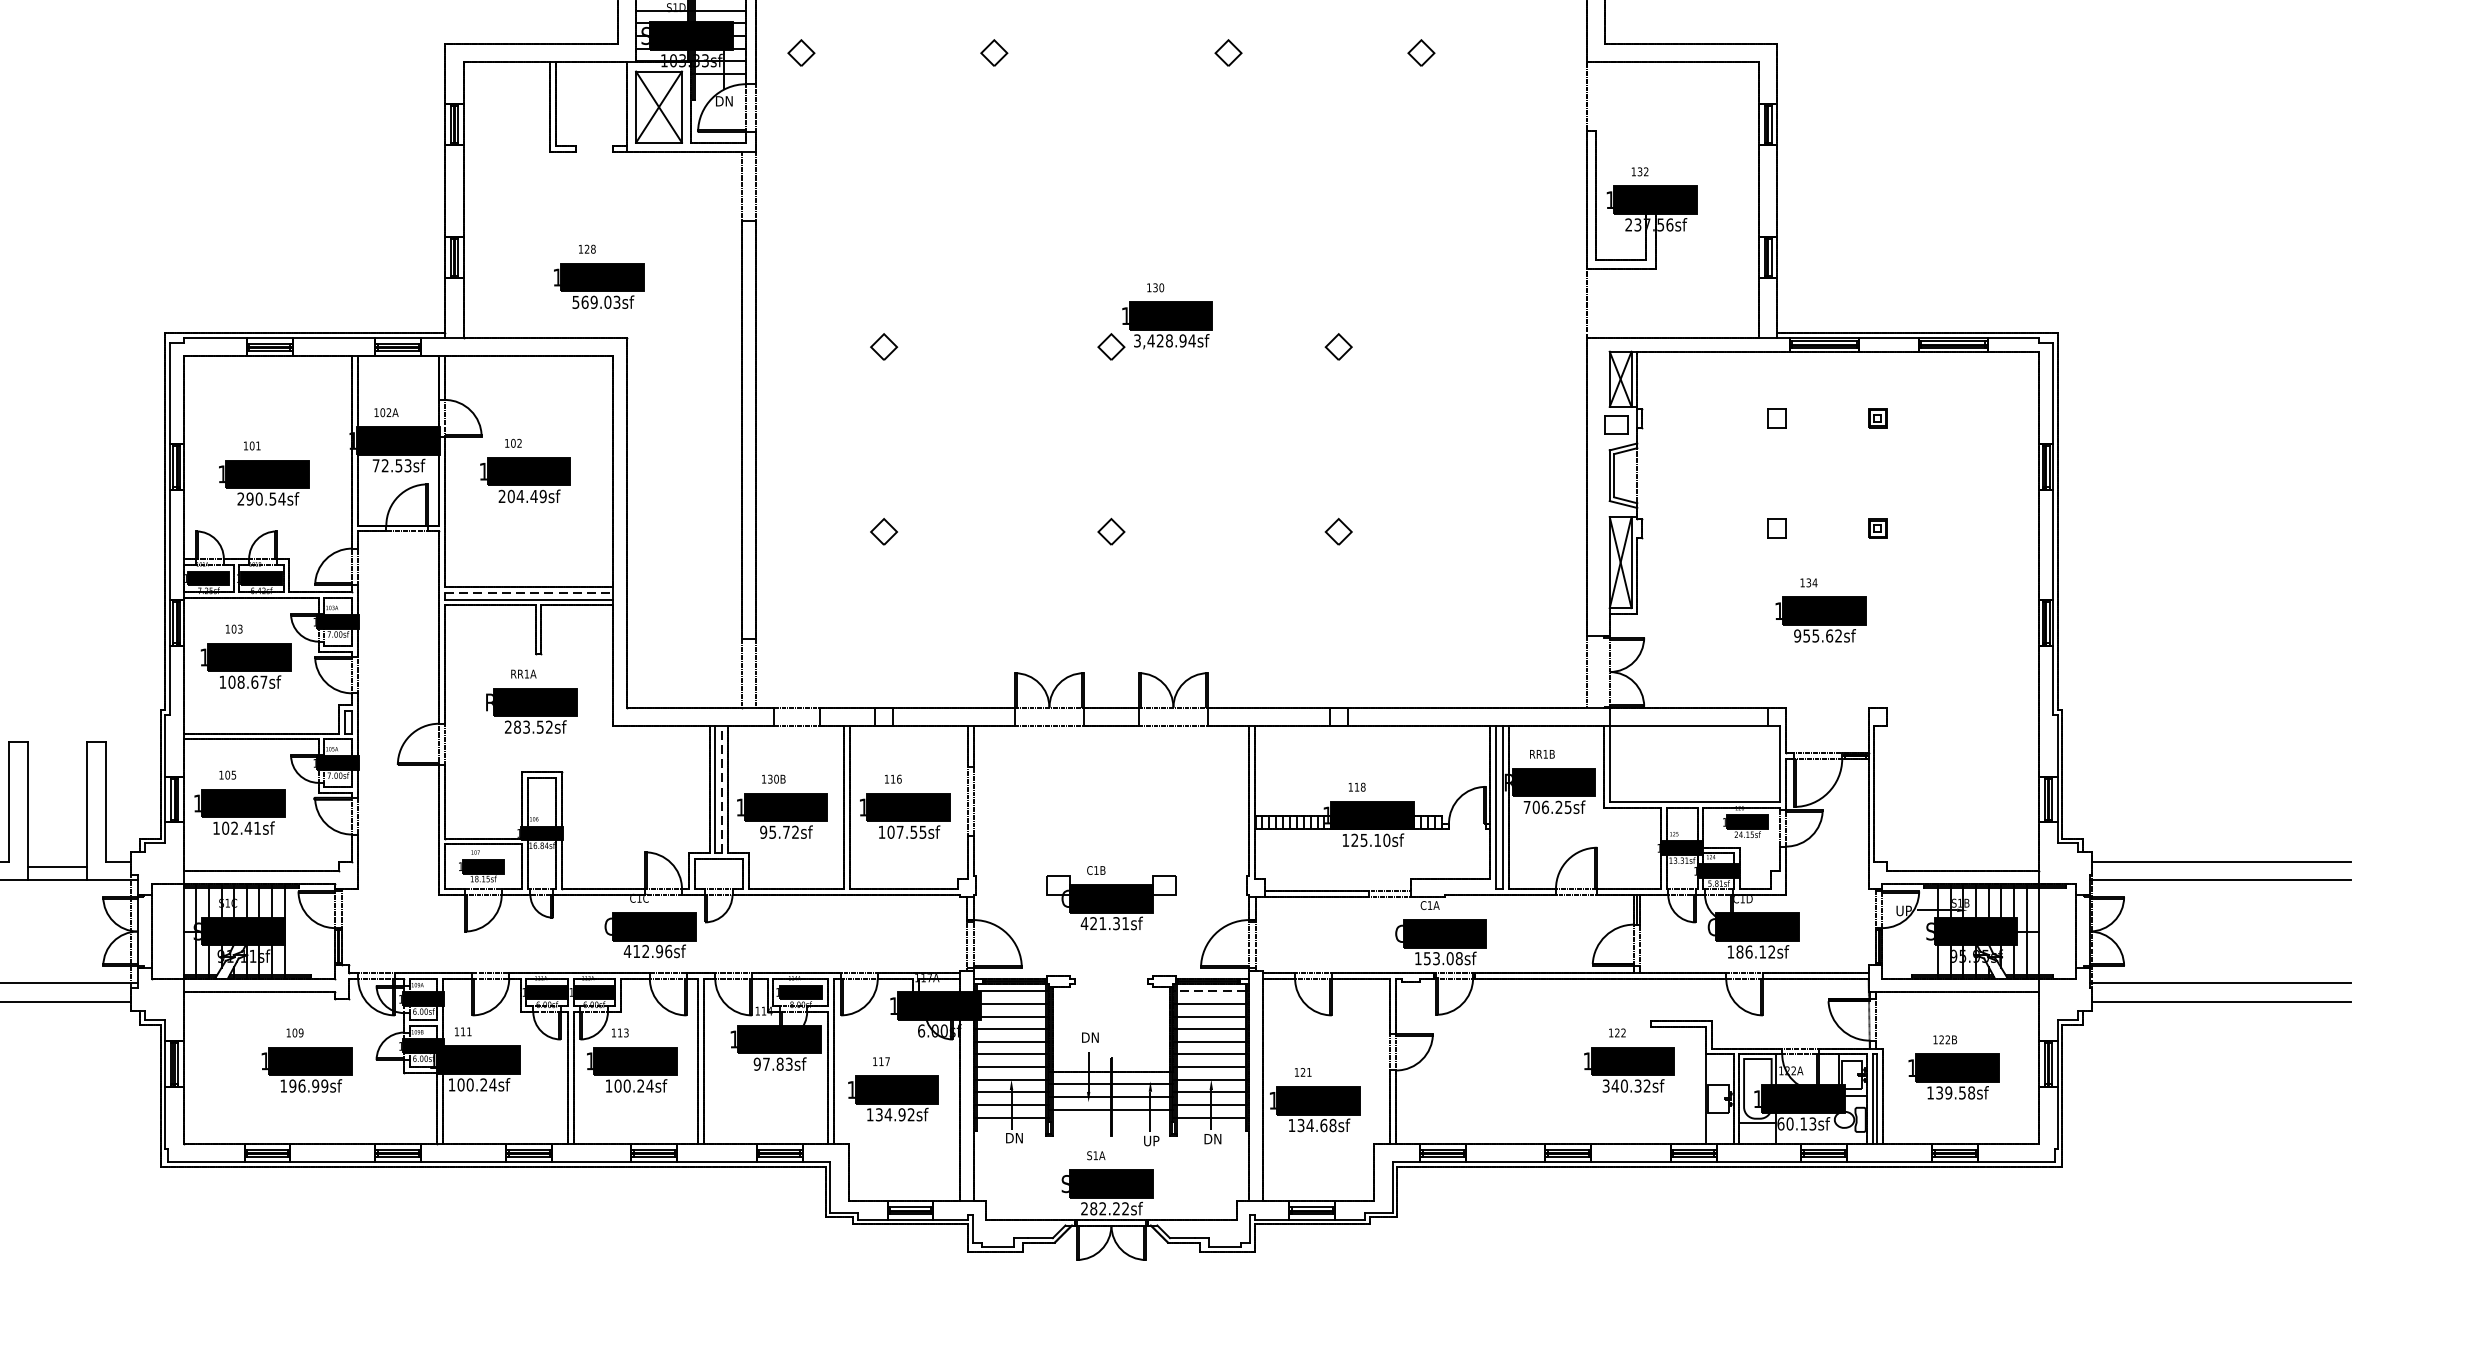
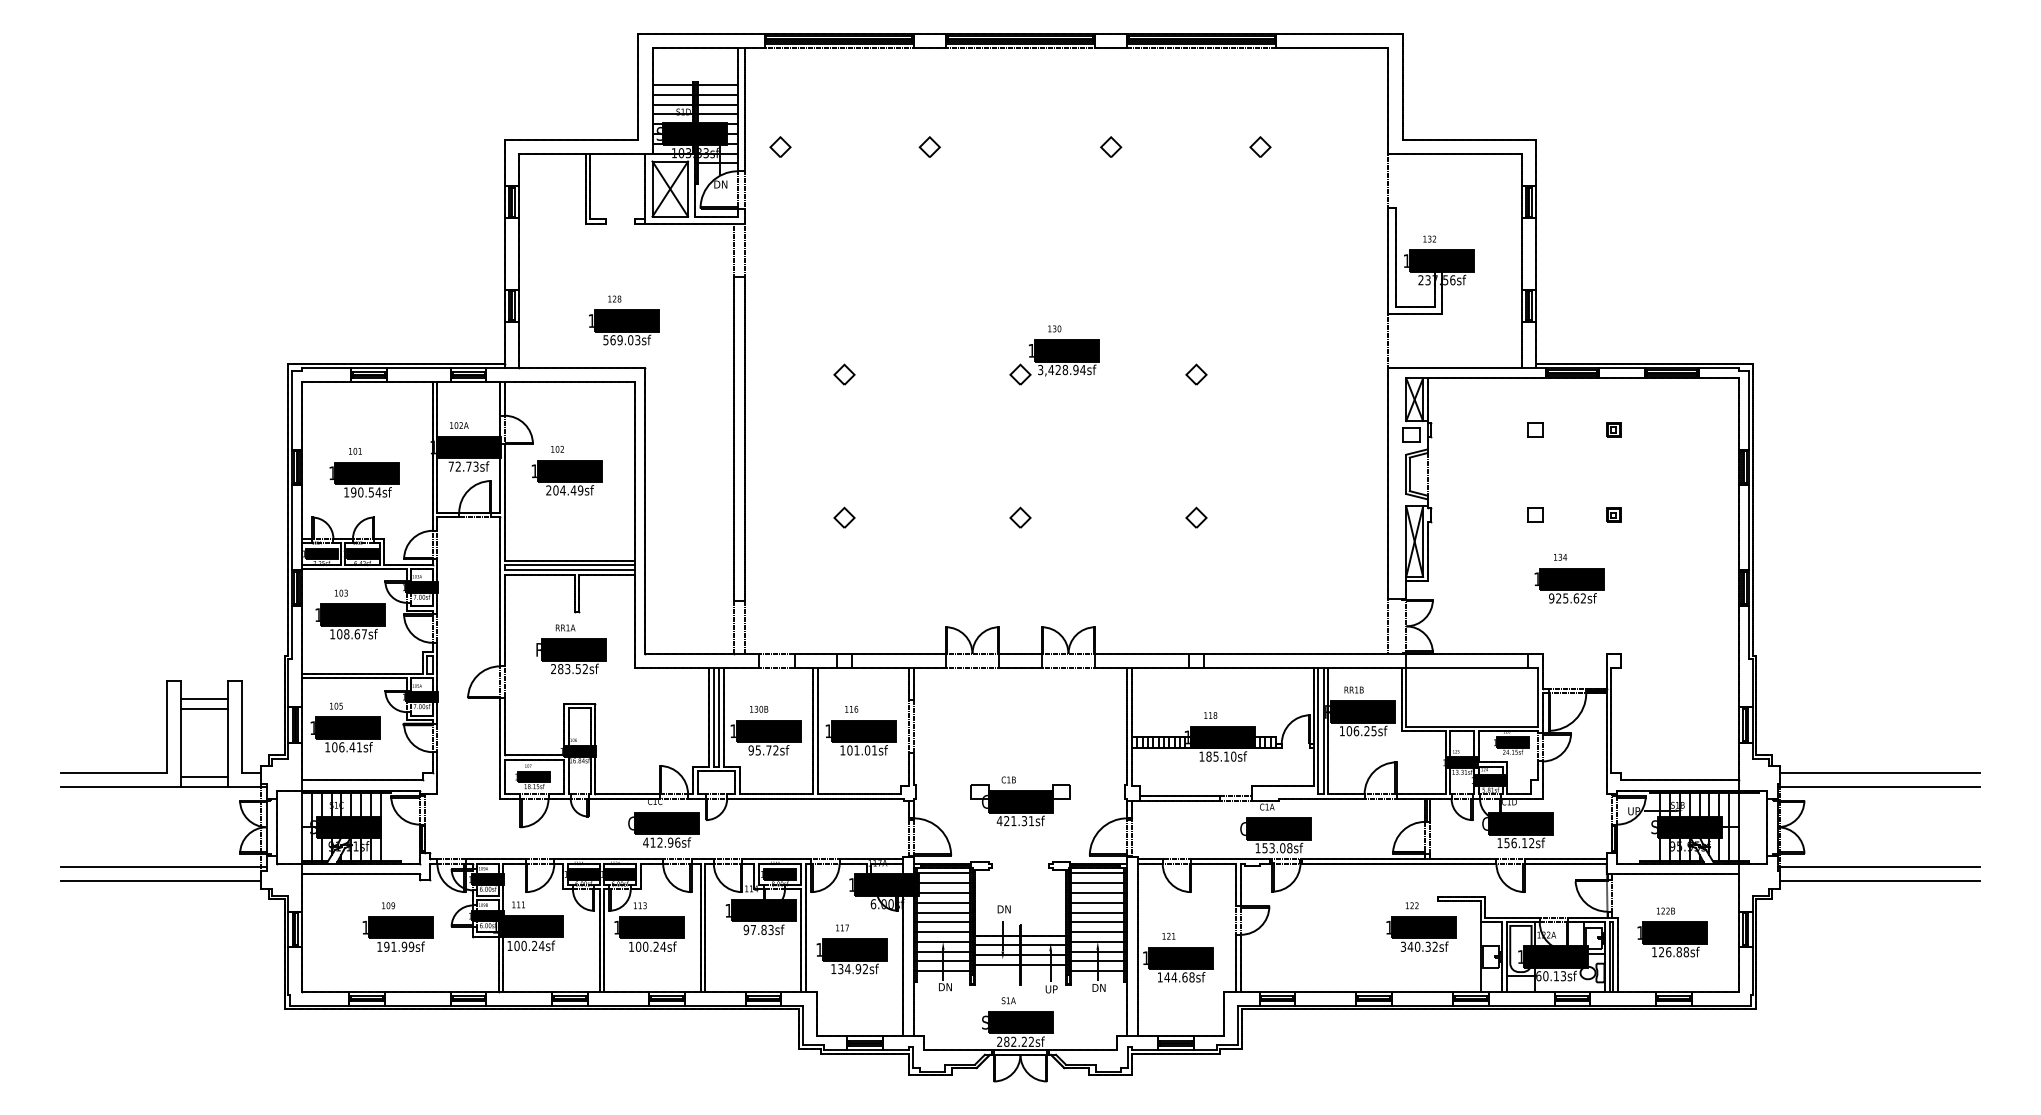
text: (398, 465) -> (468, 466), 72.53sf -> 72.73sf
text: (240, 499) -> (346, 492), 290.54sf -> 190.54sf
line: (530, 593) -> (570, 565), dashed -> solid
text: (1806, 636) -> (1558, 598), 955.62sf -> 925.62sf
line: (57, 766) -> (204, 699), added
line: (57, 779) -> (204, 709), added
line: (722, 788) -> (719, 716), dashed -> solid
text: (1526, 807) -> (1341, 731), 706.25sf -> 106.25sf
text: (234, 828) -> (341, 747), 102.41sf -> 106.41sf
text: (911, 832) -> (865, 750), 107.55sf -> 101.01sf
text: (1354, 840) -> (1208, 756), 125.10sf -> 185.10sf
text: (1739, 952) -> (1506, 843), 186.12sf -> 156.12sf
line: (1210, 991) -> (1097, 873), dashed -> solid
text: (301, 1085) -> (393, 946), 196.99sf -> 191.99sf
text: (1951, 1093) -> (1670, 952), 139.58sf -> 126.88sf
text: (1301, 1125) -> (1167, 977), 134.68sf -> 144.68sf

